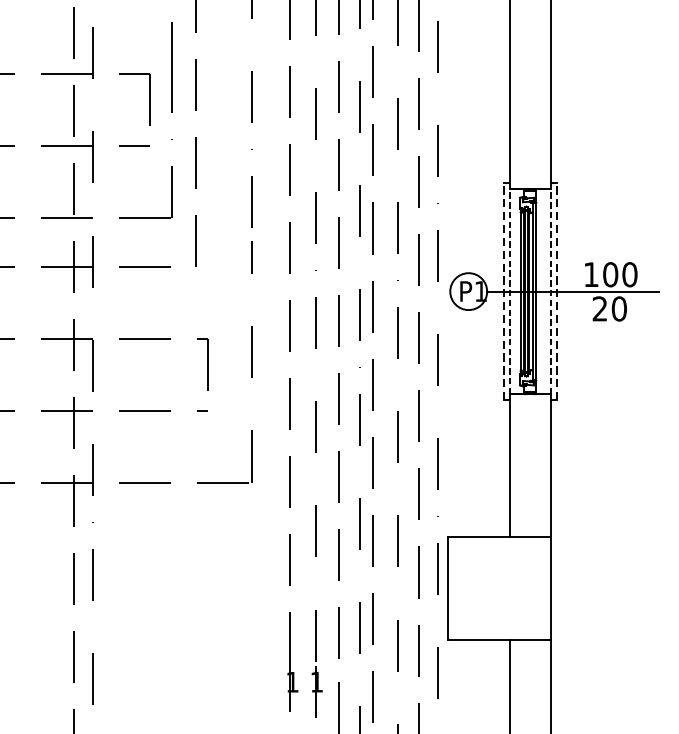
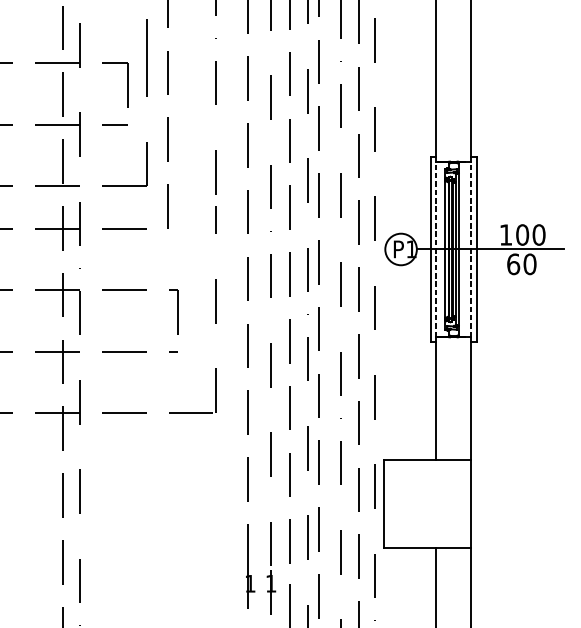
line: (504, 291) -> (431, 249), dashed -> solid
line: (556, 291) -> (476, 249), dashed -> solid
text: (600, 309) -> (513, 264), 20 -> 60

